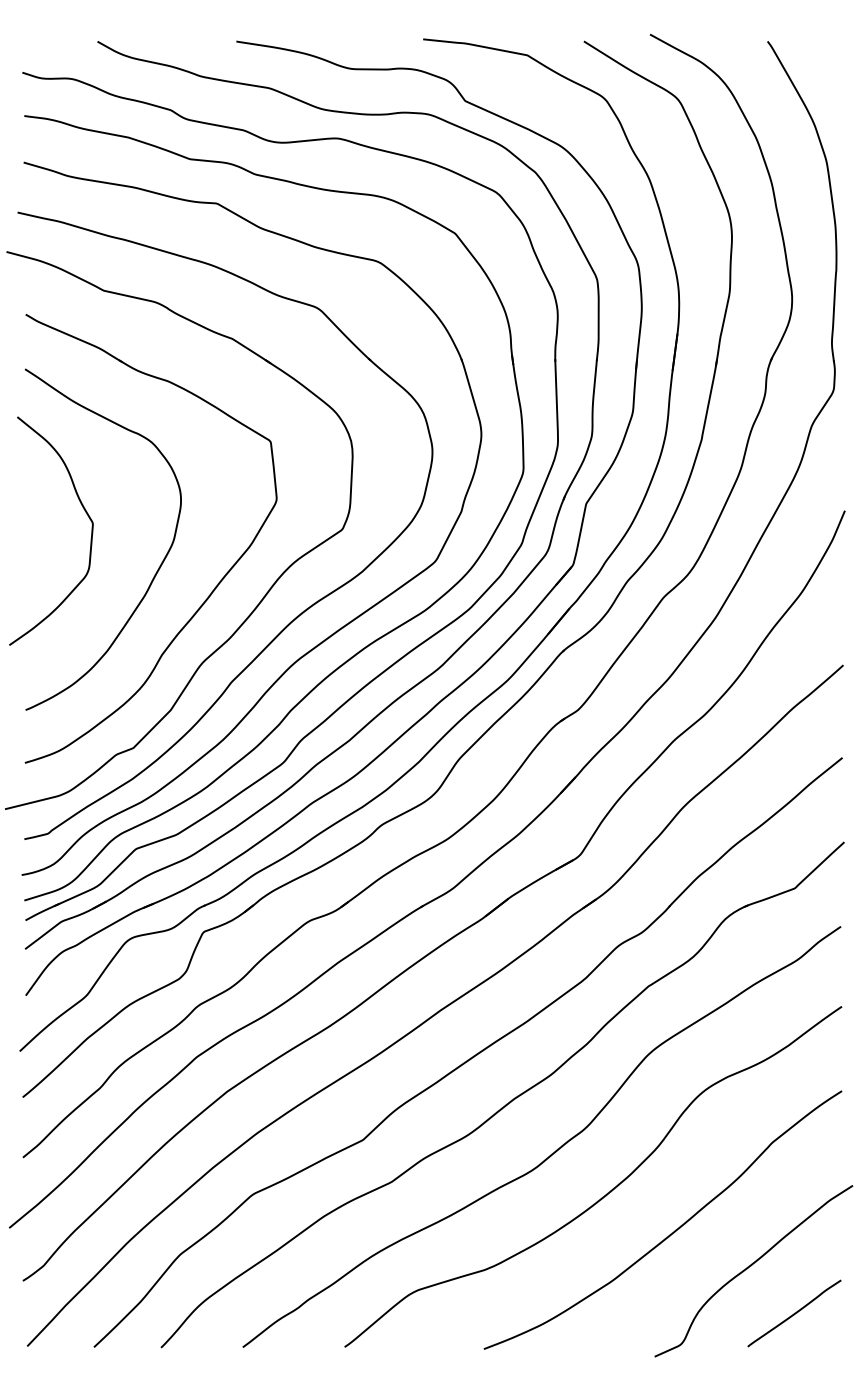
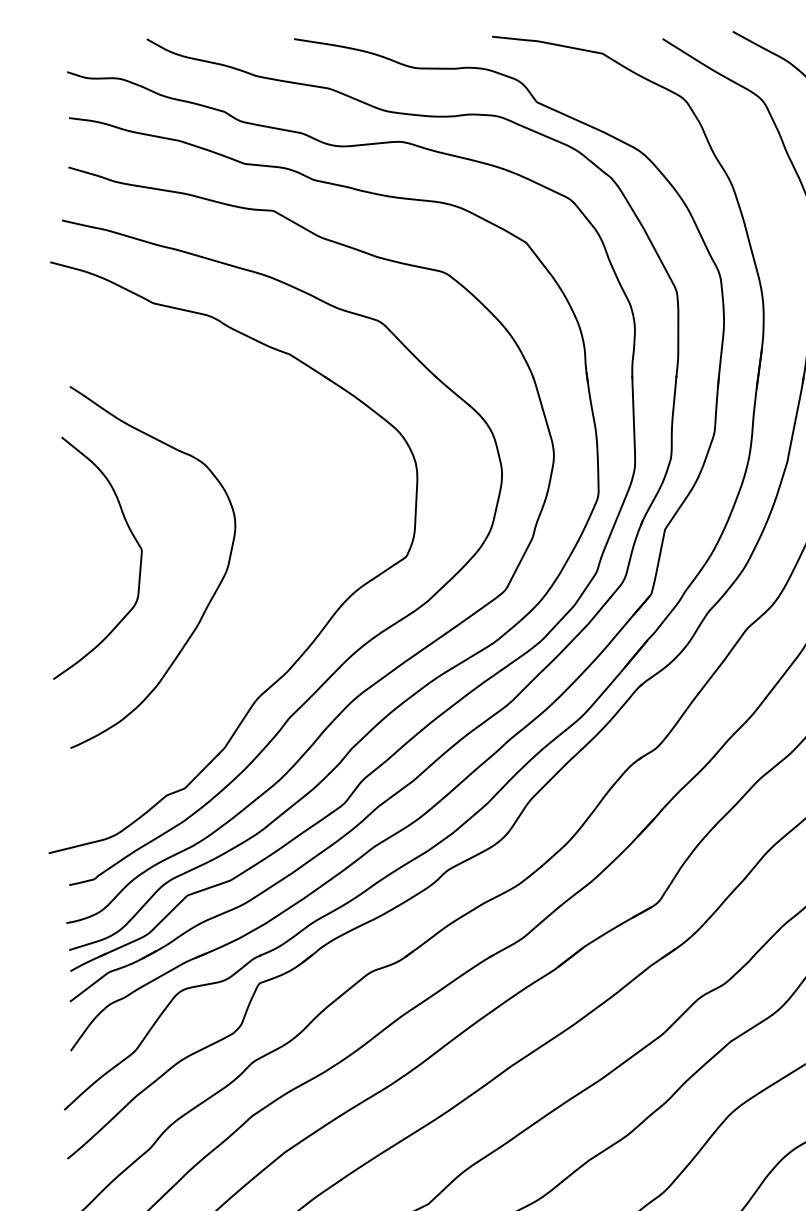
part: (214, 587) -> (270, 618), removed

